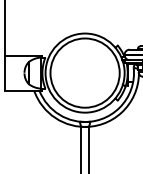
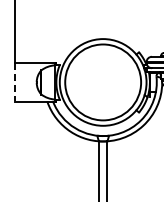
line: (5, 73) -> (15, 82), solid -> dashed

